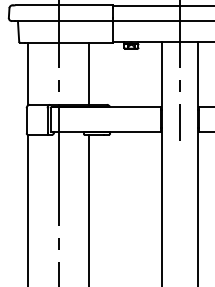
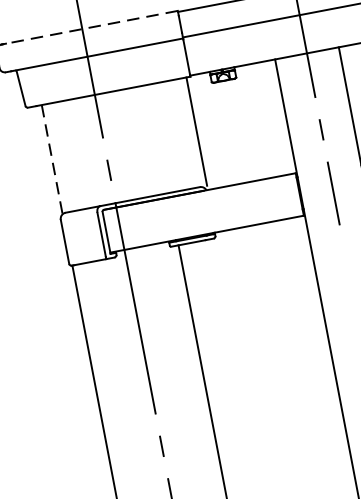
line: (64, 5) -> (92, 27), solid -> dashed
line: (88, 73) -> (195, 131), moved
line: (28, 74) -> (52, 160), solid -> dashed

